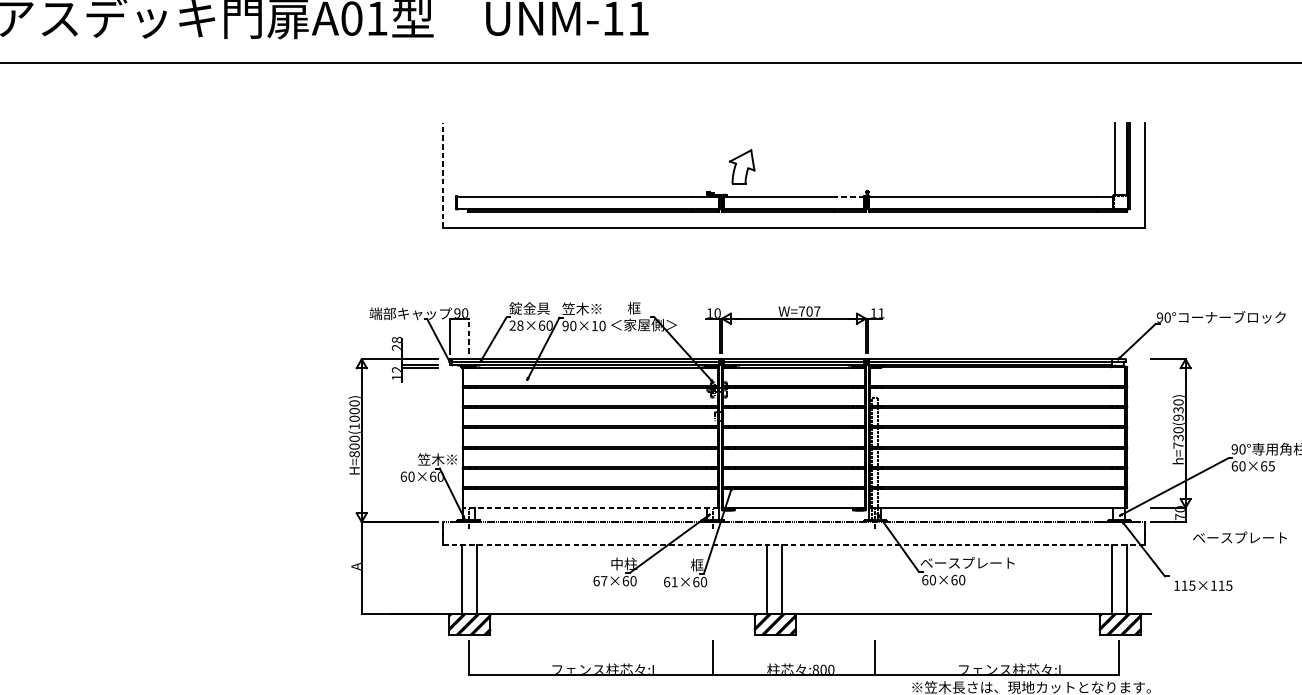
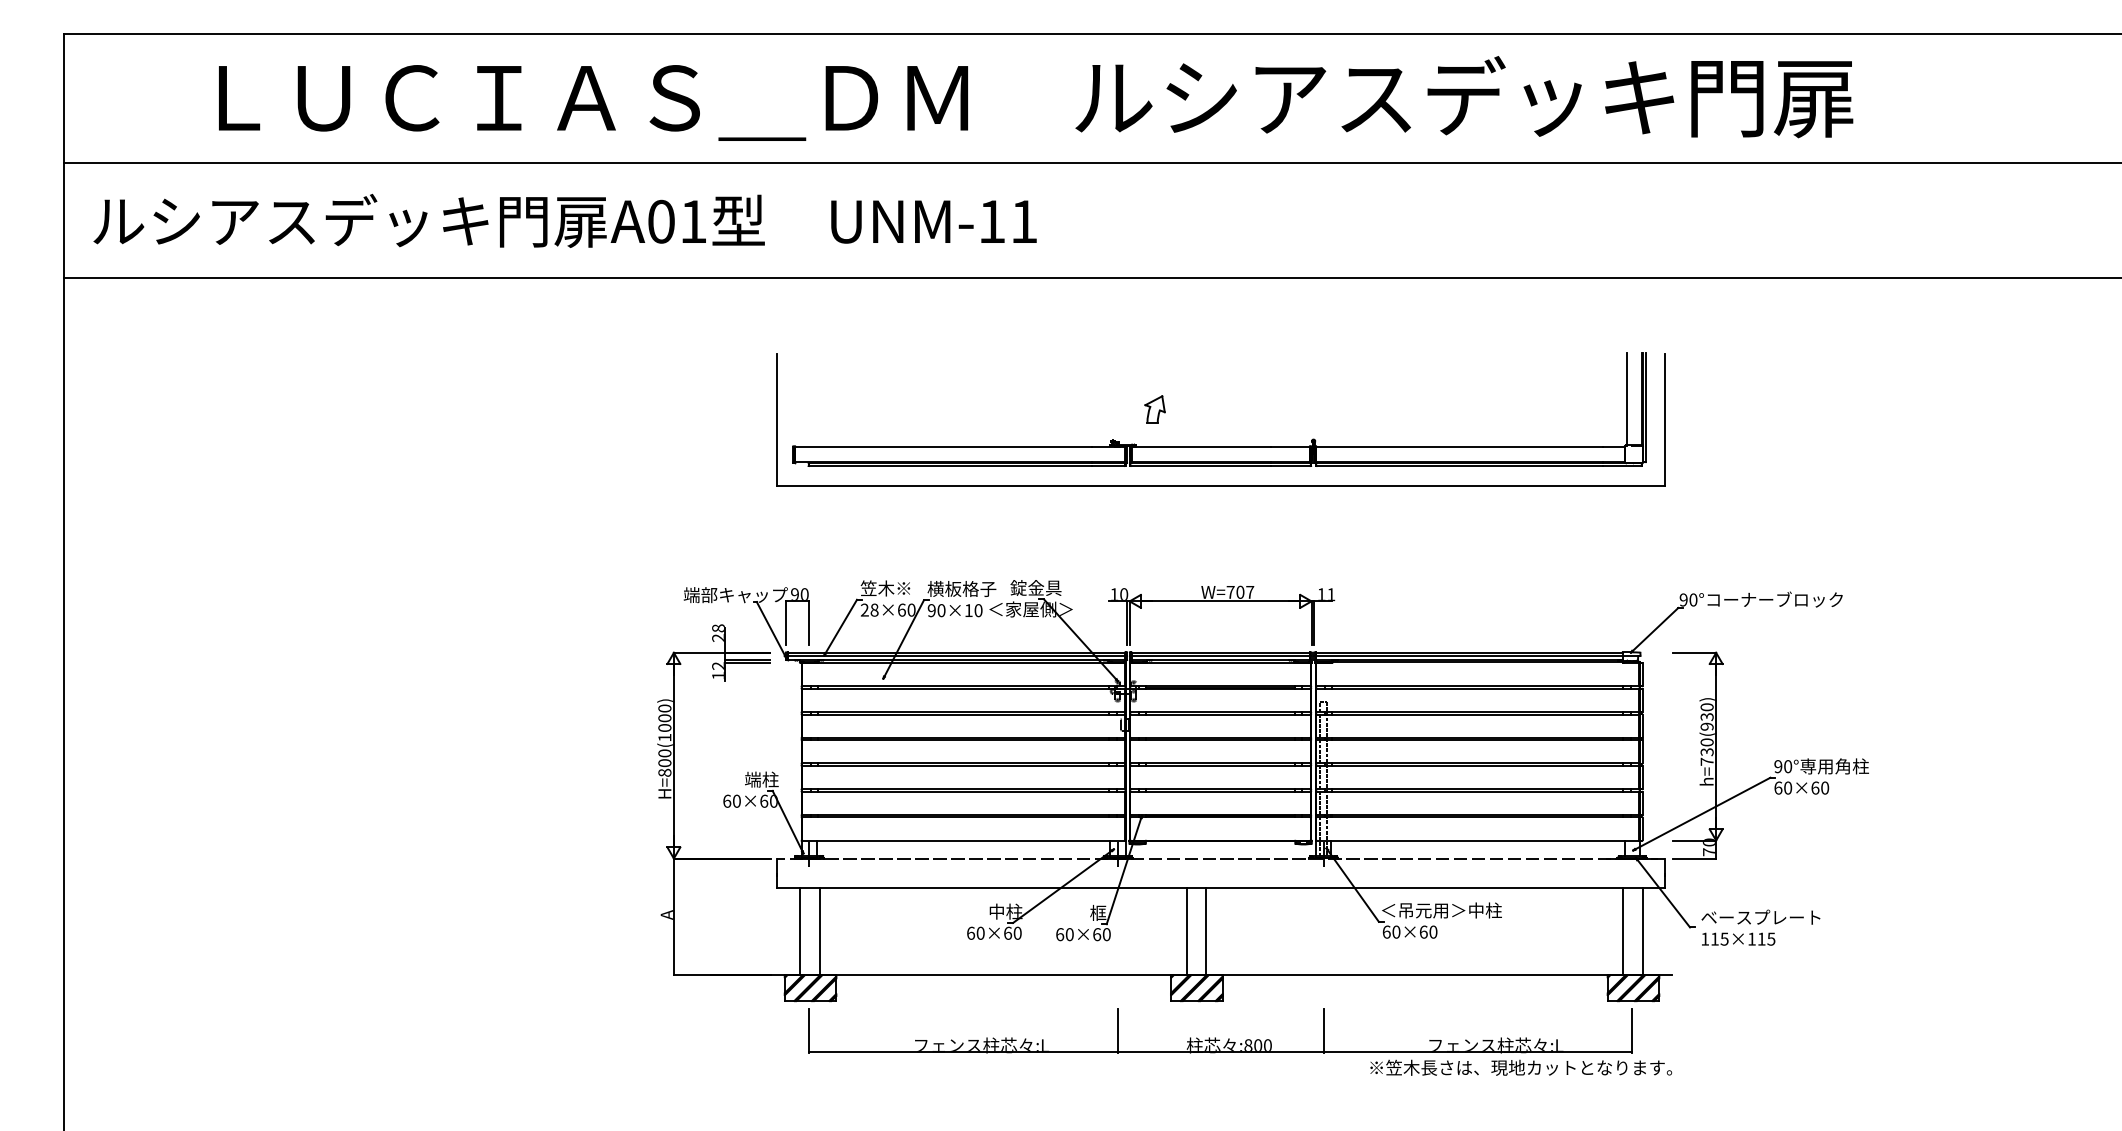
part: (741, 167) -> (1154, 409), size x0.62
line: (442, 174) -> (776, 419), dashed -> solid
line: (848, 196) -> (1289, 446), dashed -> solid
text: (647, 307) -> (1035, 587), 框 -> 錠金具
text: (529, 308) -> (885, 588), 錠金具 -> 笠木※
text: (589, 308) -> (961, 588), 笠木※ -> 横板格子
line: (468, 335) -> (809, 622), dashed -> solid
text: (437, 459) -> (769, 779), 笠木※ -> 端柱
text: (1272, 465) -> (1825, 787), 60×65 -> 60×60
line: (590, 507) -> (963, 840), dashed -> solid
text: (1239, 536) -> (1760, 916), moved
line: (793, 544) -> (1220, 887), dashed -> solid
text: (968, 563) -> (1441, 910), ベースプレート -> ＜吊元用＞中柱
text: (604, 580) -> (980, 932), 67×60 -> 60×60
text: (674, 582) -> (1069, 934), 61×60 -> 60×60

